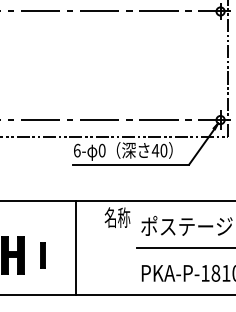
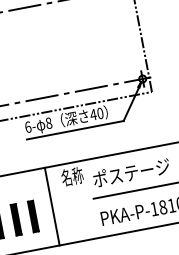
text: (101, 150) -> (48, 123), 0 -> 8
line: (75, 247) -> (52, 206), moved
part: (42, 255) -> (15, 220), size x1.43
part: (63, 255) -> (33, 216), added

